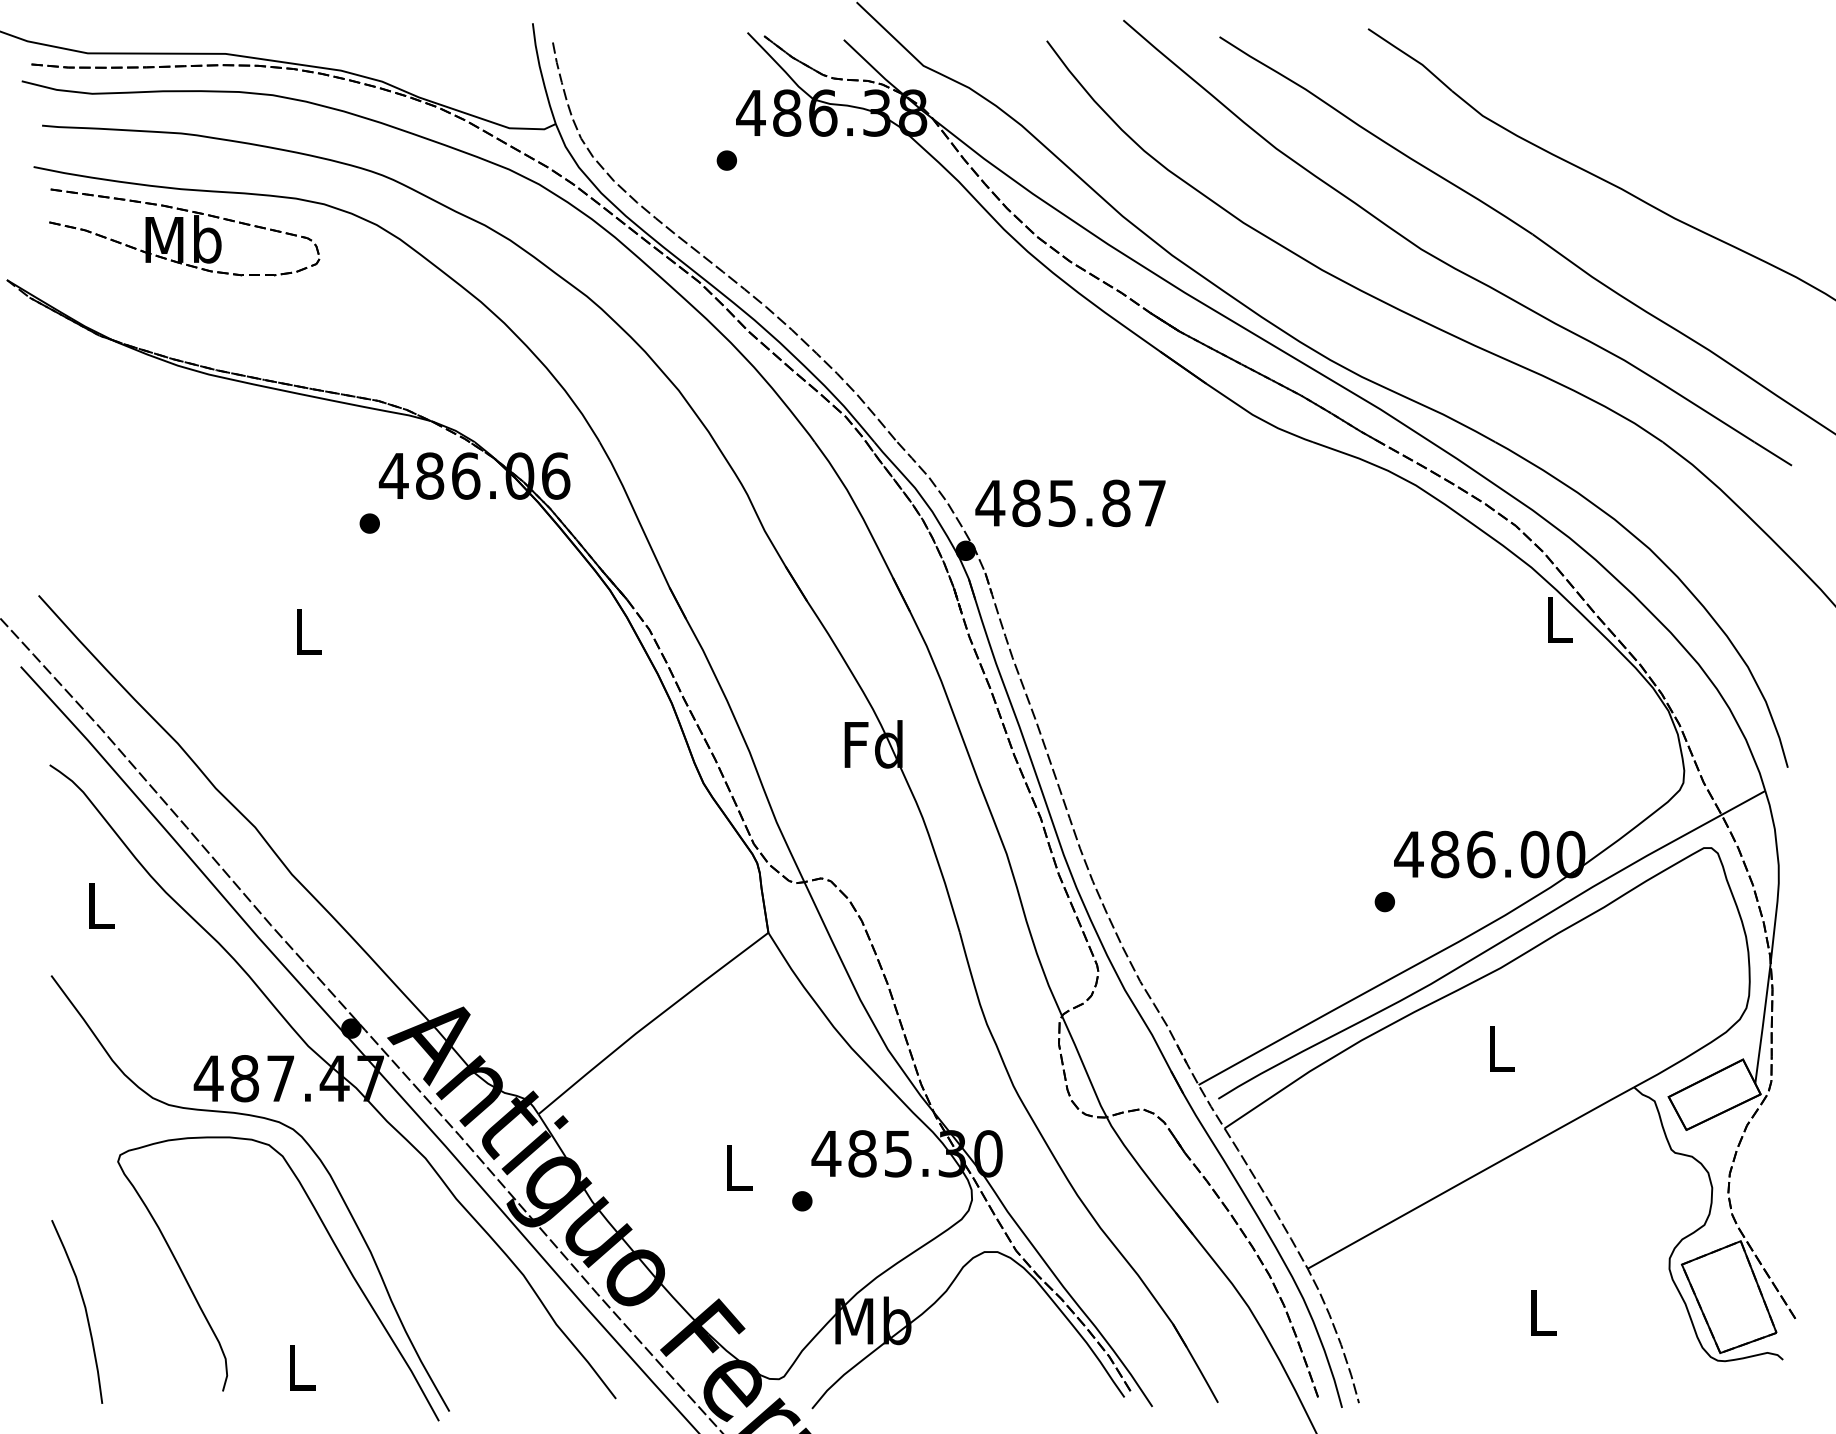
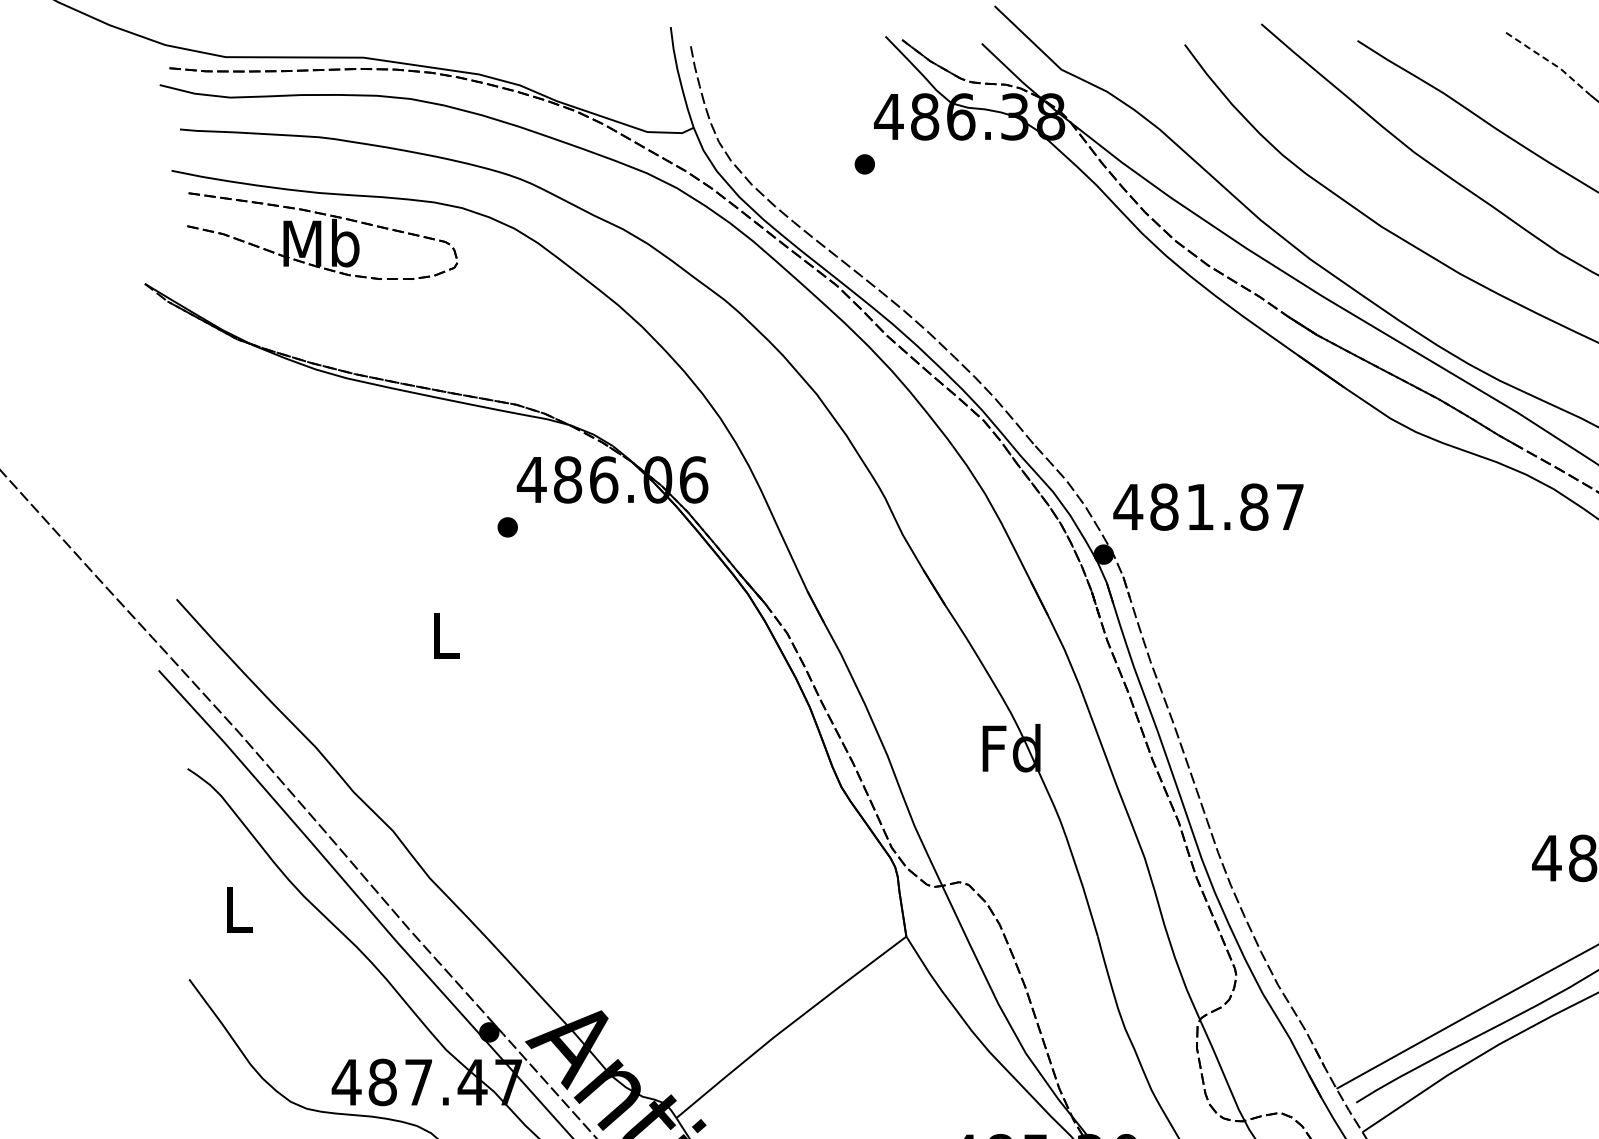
line: (1411, 57) -> (1549, 61), solid -> dashed
text: (1061, 503) -> (1199, 507), 485.87 -> 481.87
part: (1384, 901) -> (1522, 905), removed

